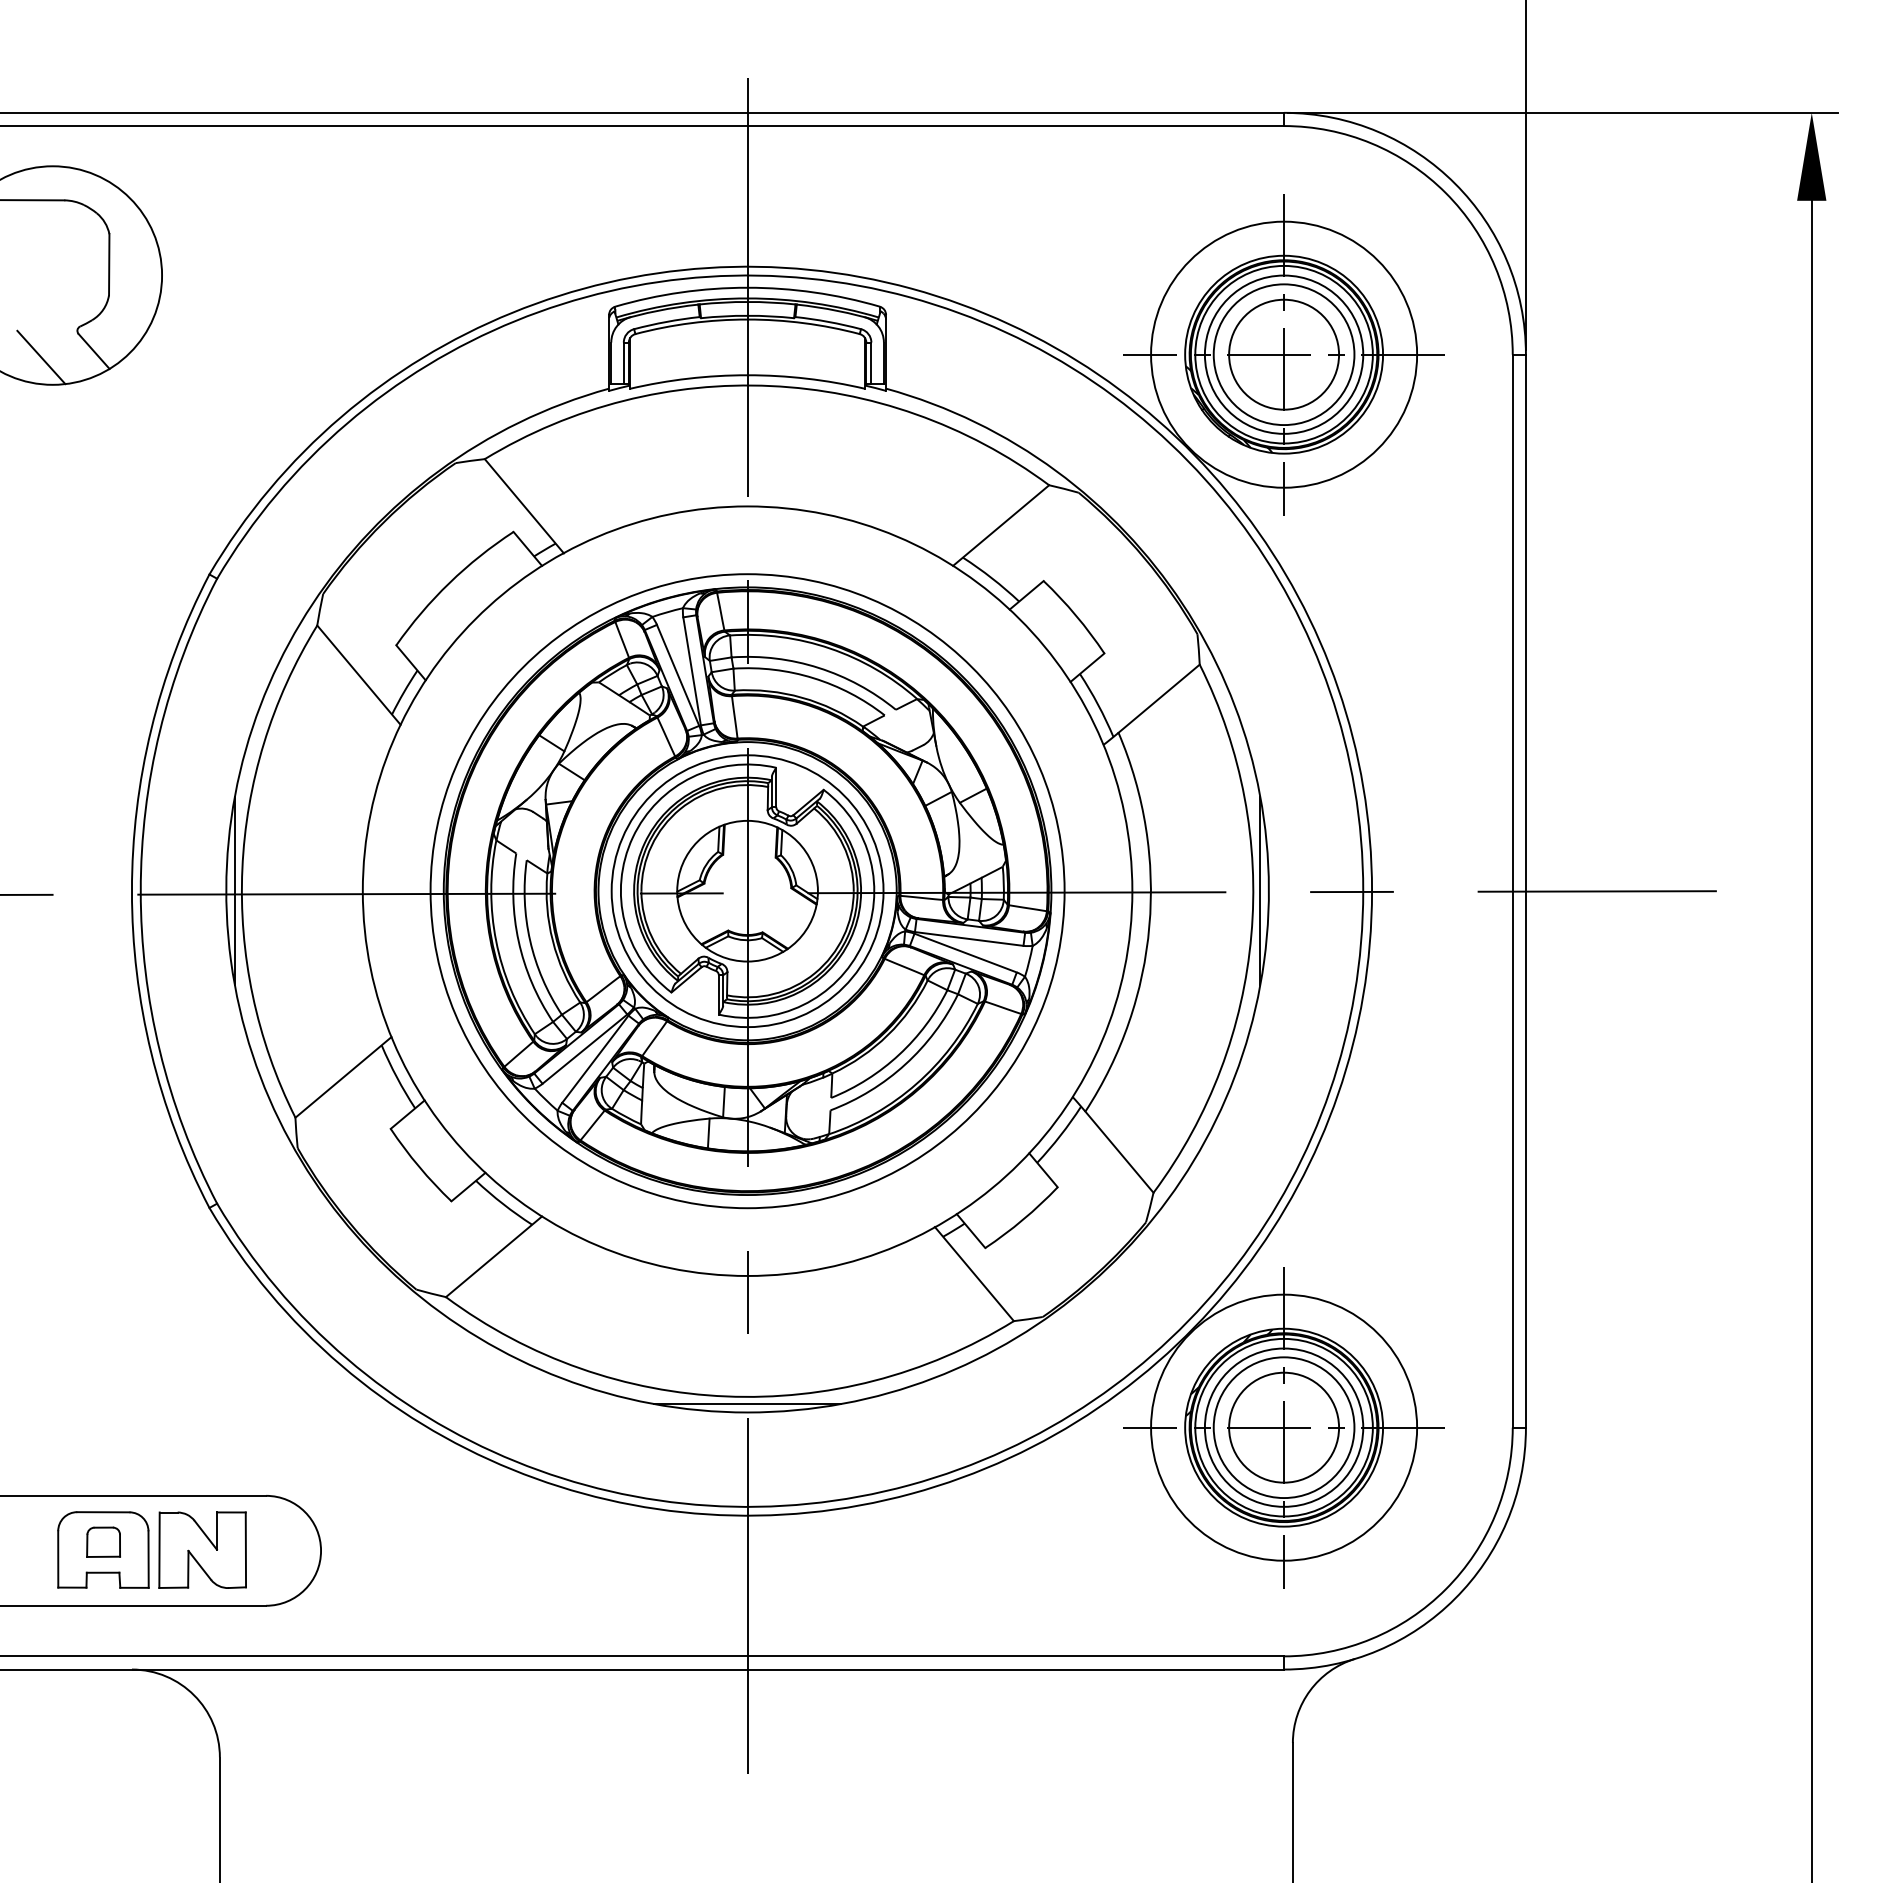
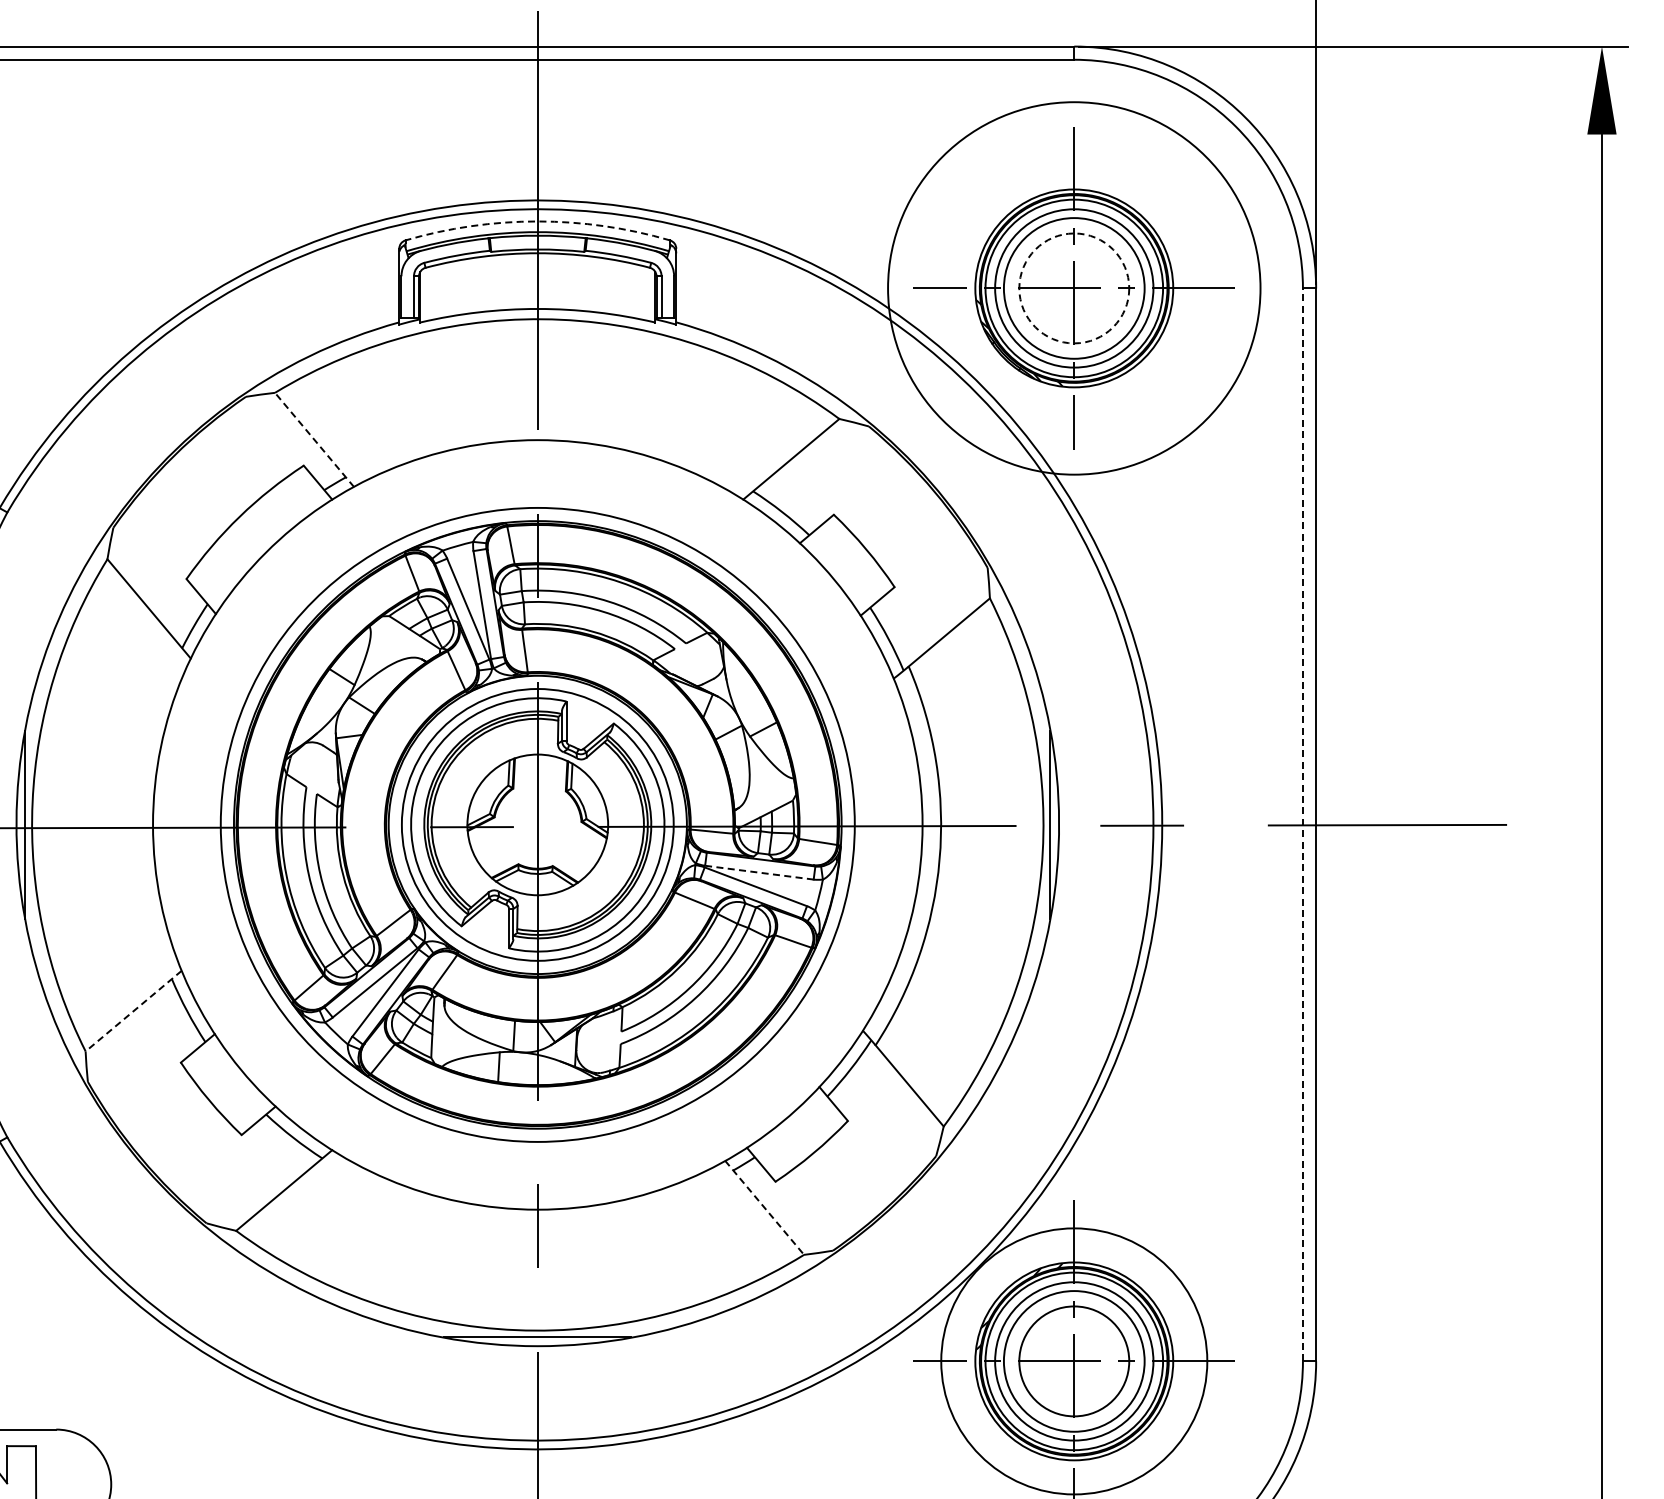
arc: (747, 287) -> (537, 221), solid -> dashed
circle: (1284, 354) -> (1074, 288), size x1.4
circle: (1284, 354) -> (1074, 288), solid -> dashed
line: (524, 506) -> (314, 440), solid -> dashed
line: (1512, 890) -> (1302, 824), solid -> dashed
line: (969, 938) -> (759, 872), solid -> dashed
line: (343, 1077) -> (133, 1011), solid -> dashed
line: (974, 1274) -> (764, 1208), solid -> dashed

